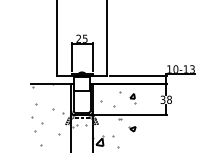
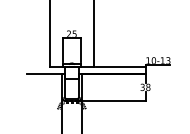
hatch: (83, 115) -> (73, 101), removed

